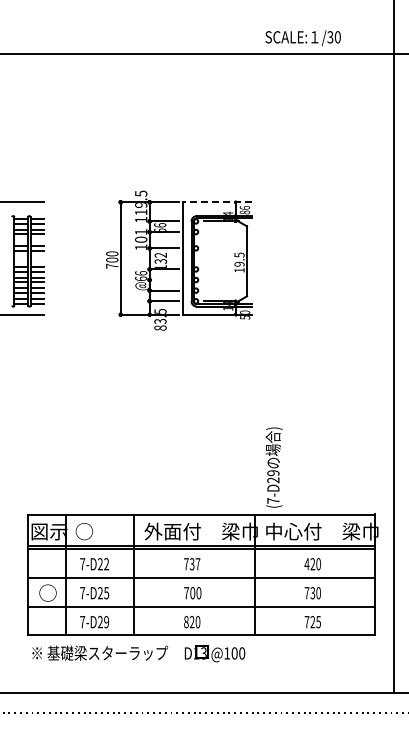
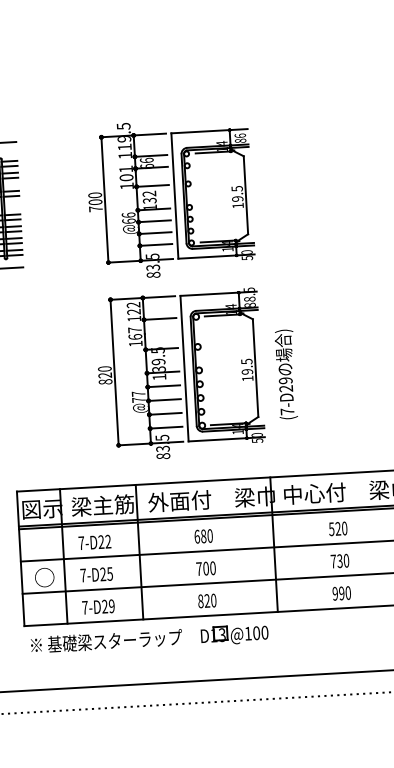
line: (217, 202) -> (209, 131), dashed -> solid
line: (163, 280) -> (153, 221), added
part: (179, 418) -> (180, 374), added
text: (273, 467) -> (285, 374), moved
text: (103, 531) -> (102, 505), ○ -> 梁主筋
text: (192, 564) -> (204, 536), 737 -> 680
text: (306, 564) -> (331, 529), 420 -> 520
text: (312, 622) -> (341, 593), 725 -> 990

